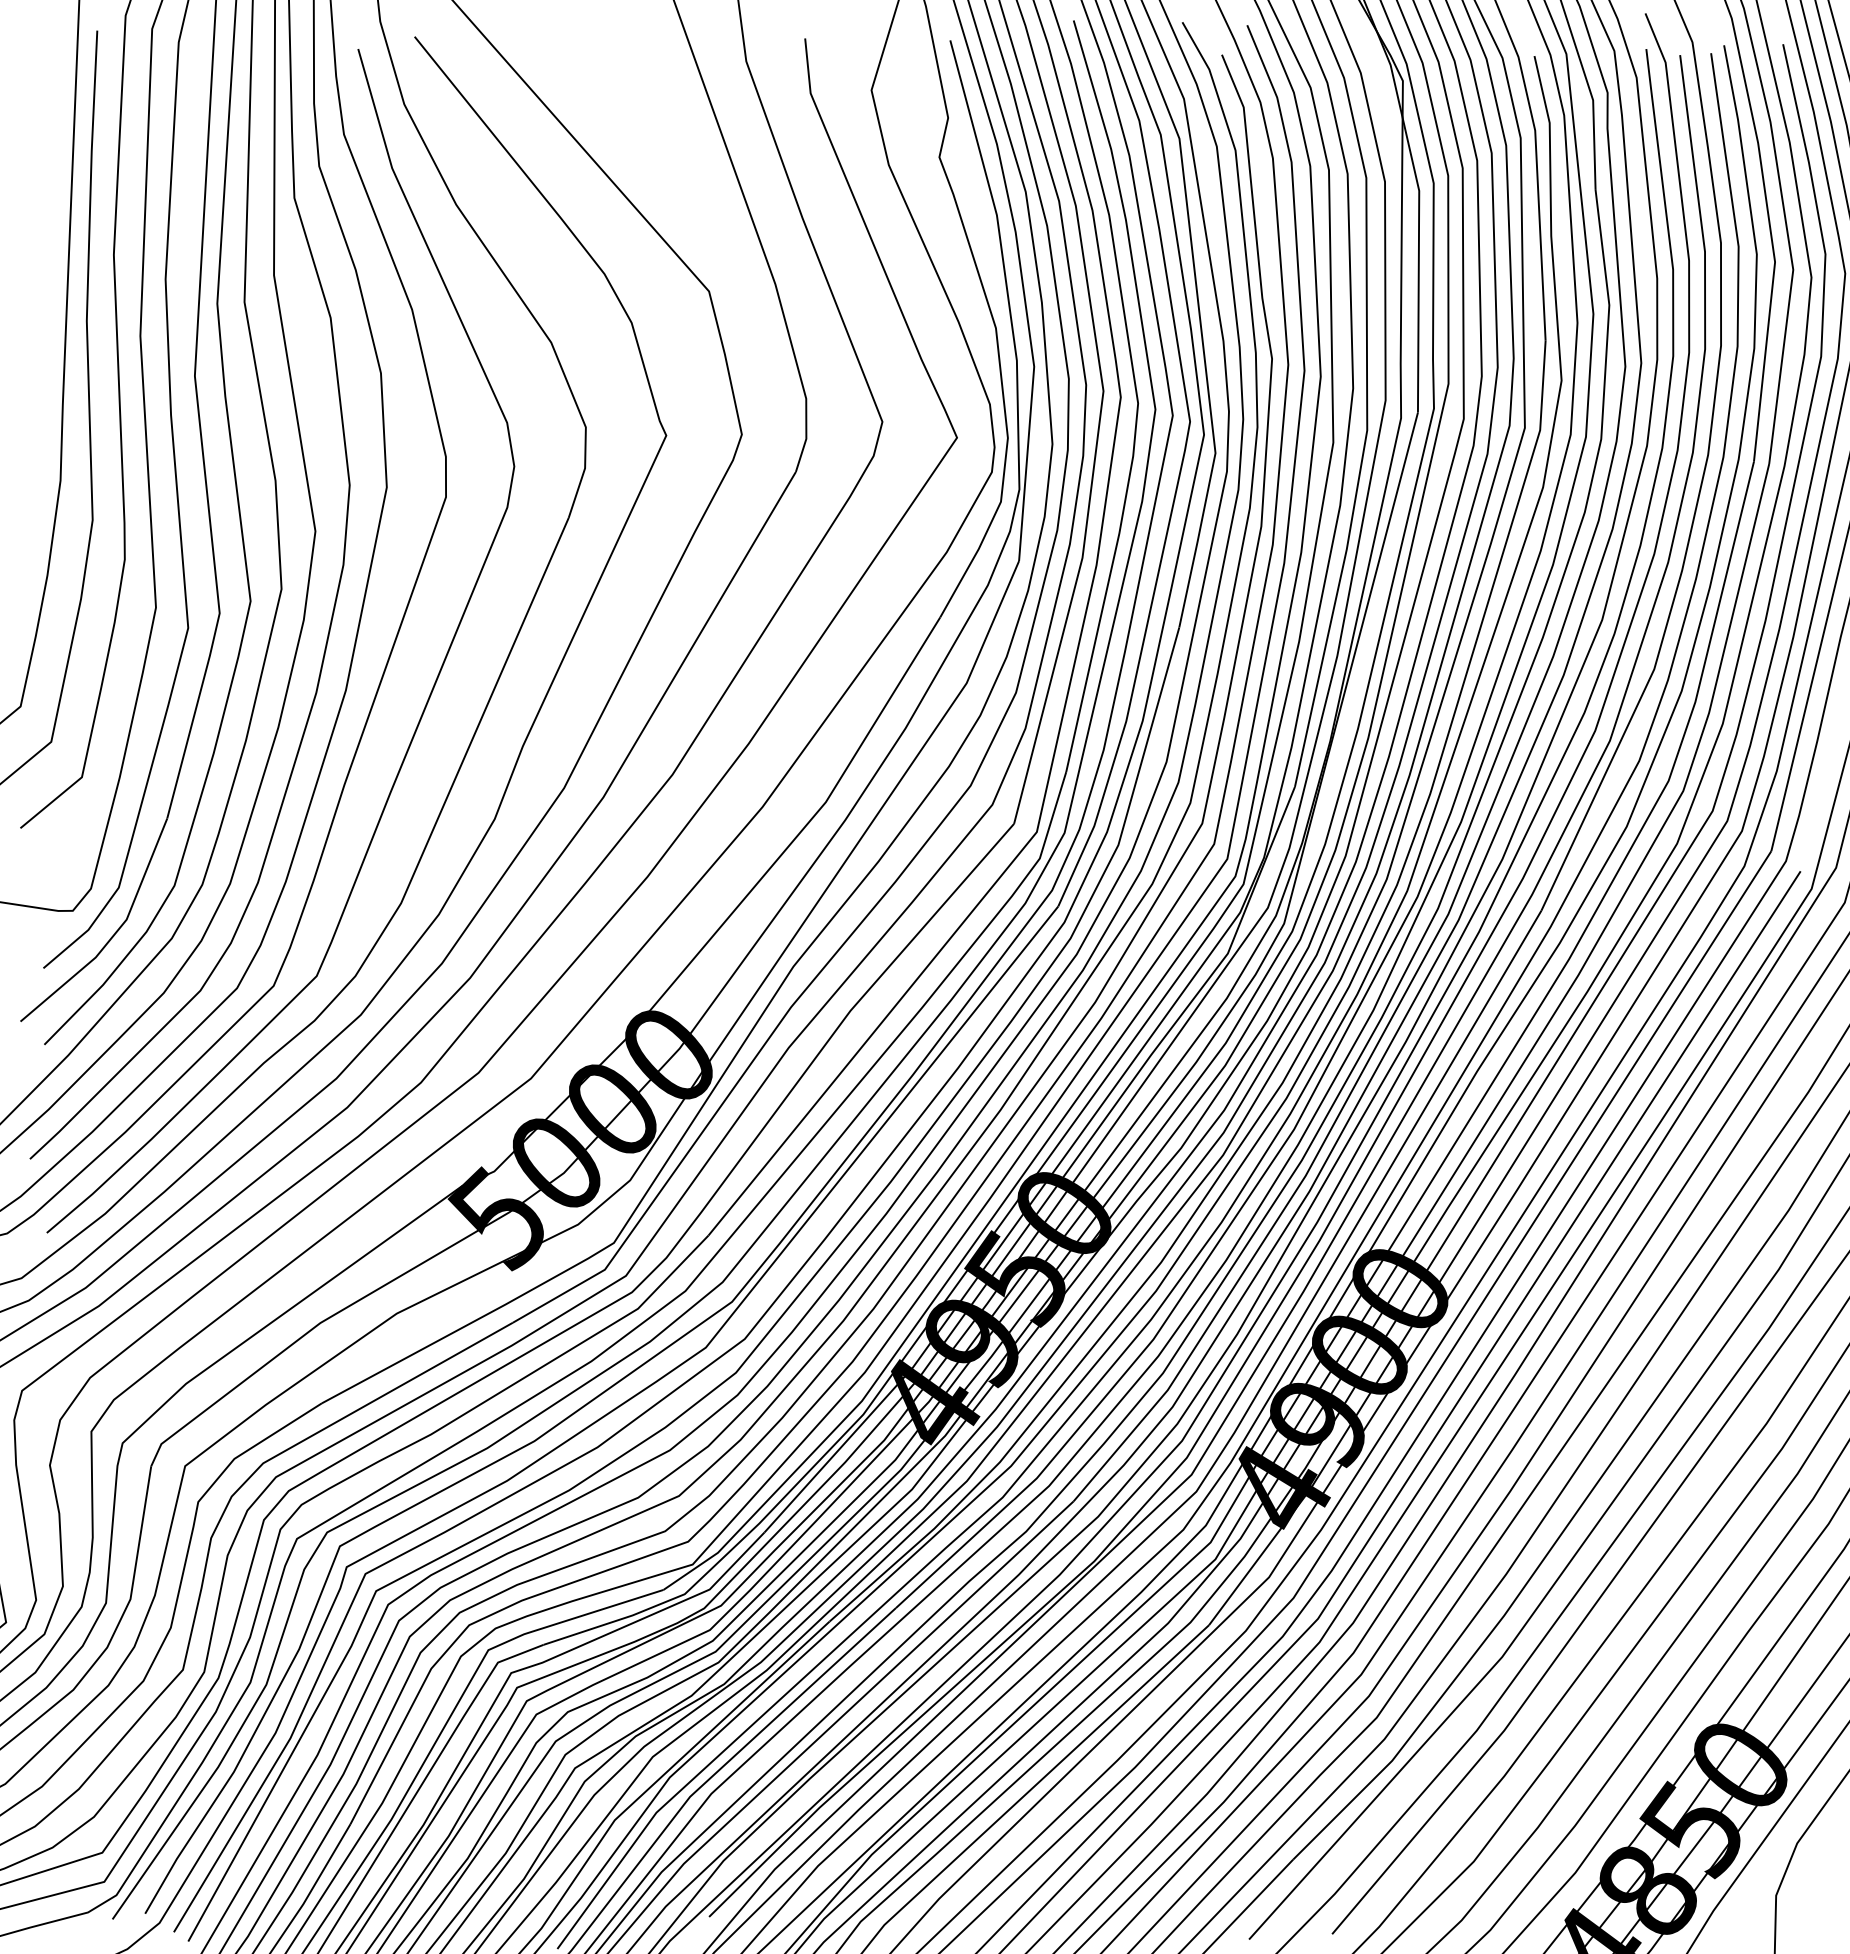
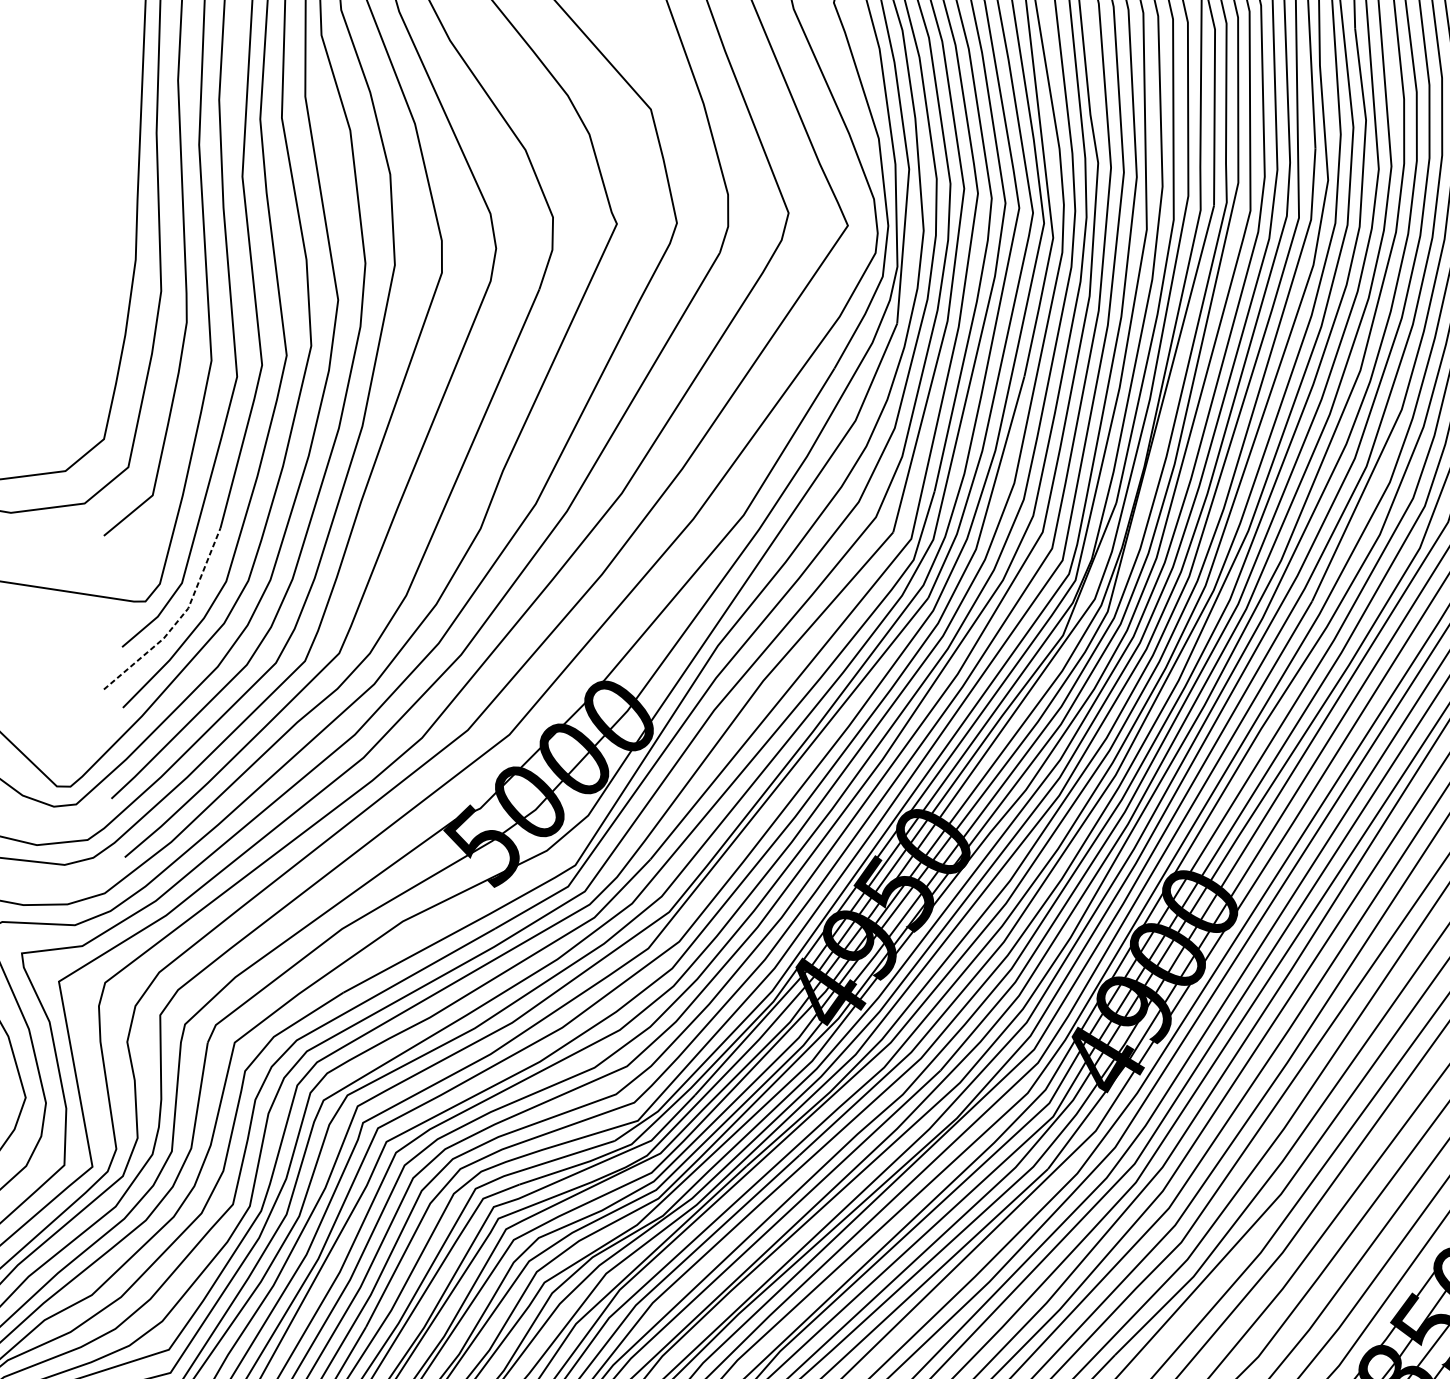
line: (114, 934) -> (178, 620), solid -> dashed

